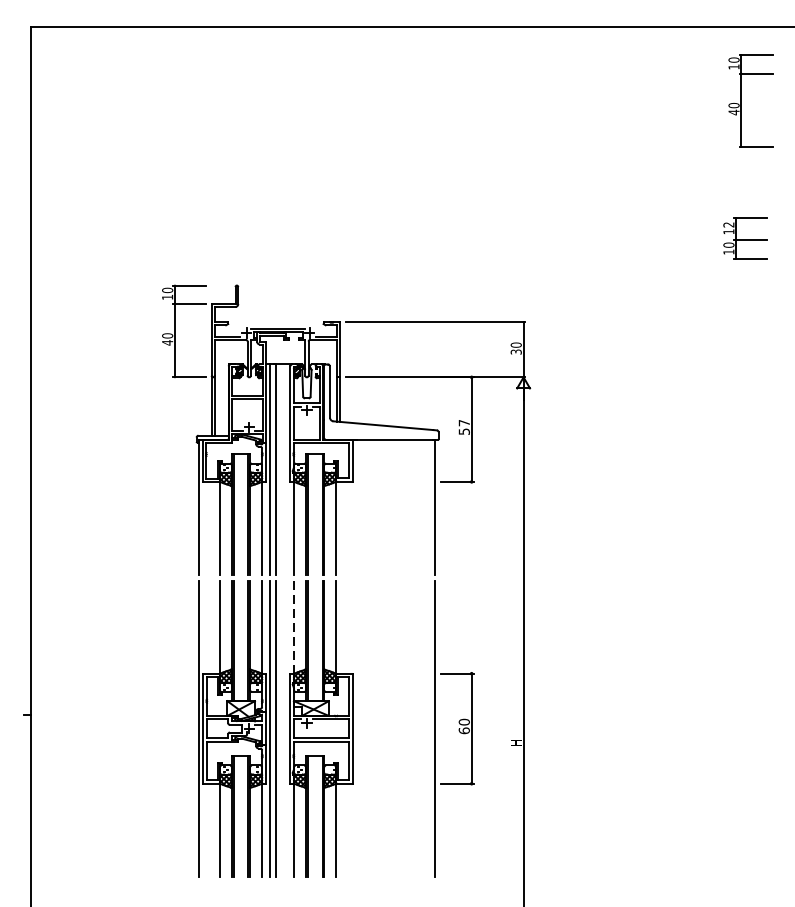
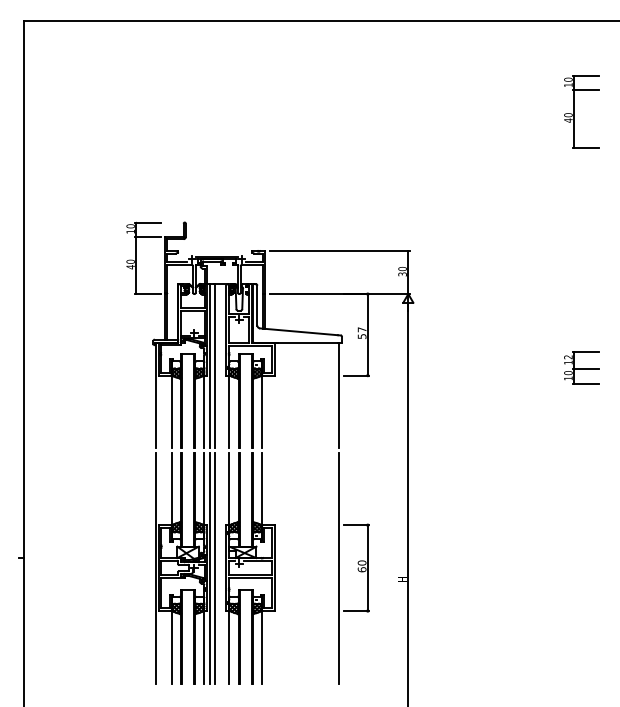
part: (741, 100) -> (574, 111), moved
part: (745, 238) -> (581, 367), moved
line: (294, 627) -> (229, 489), dashed -> solid

